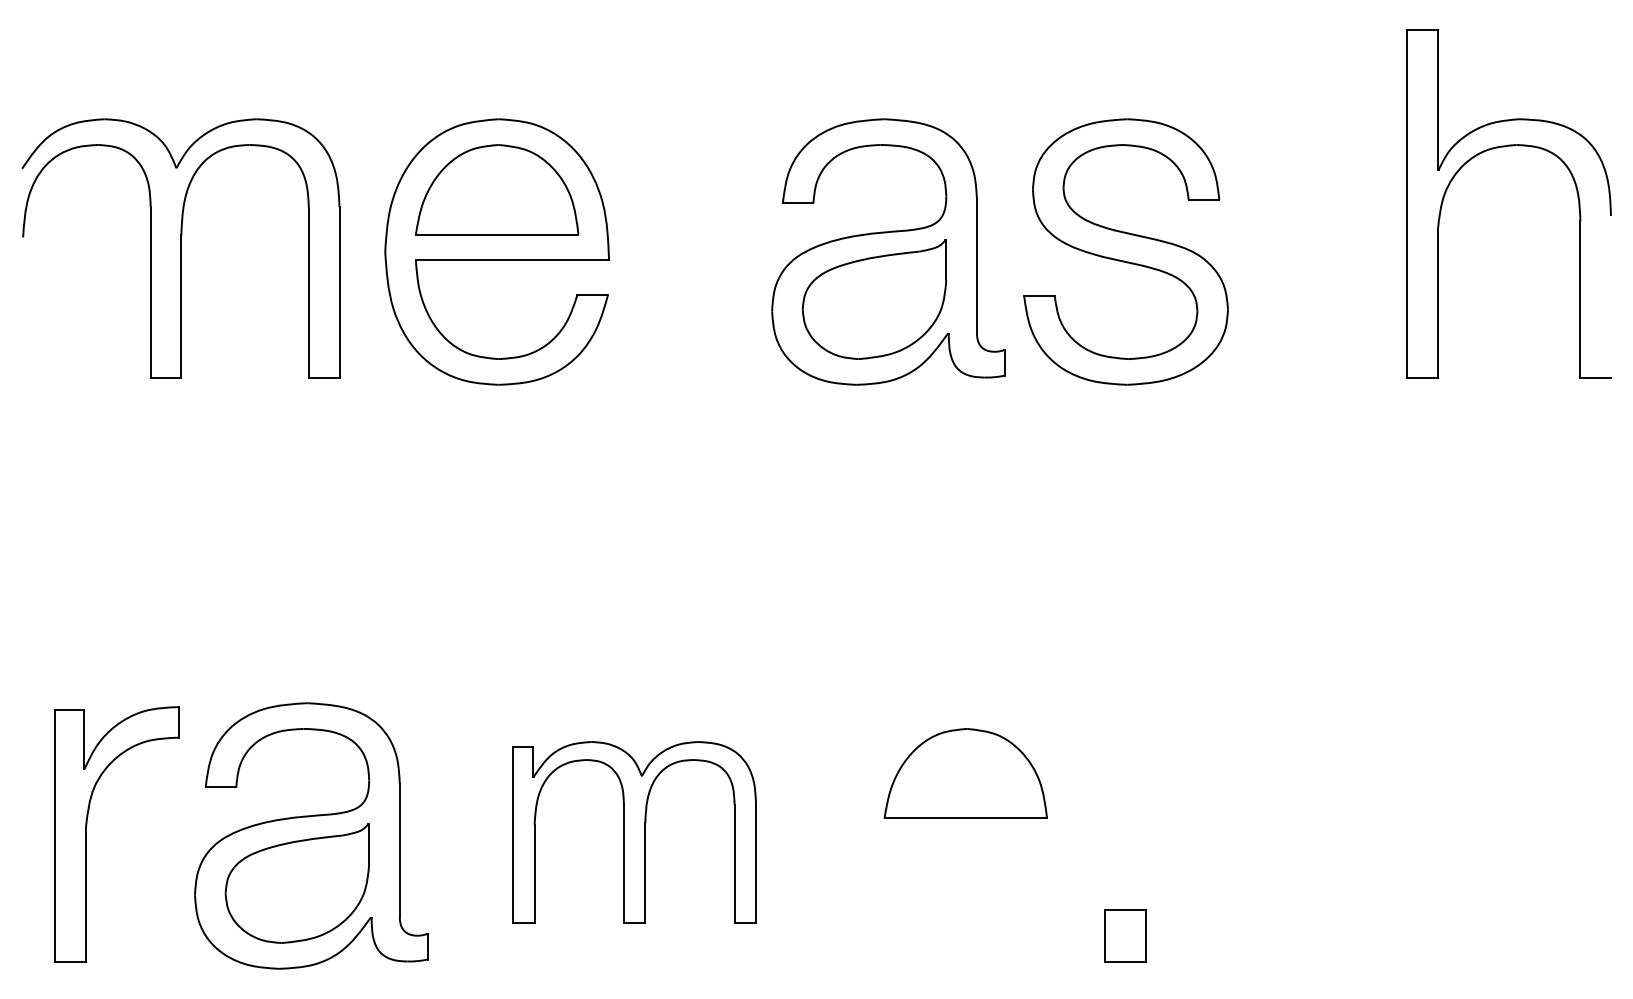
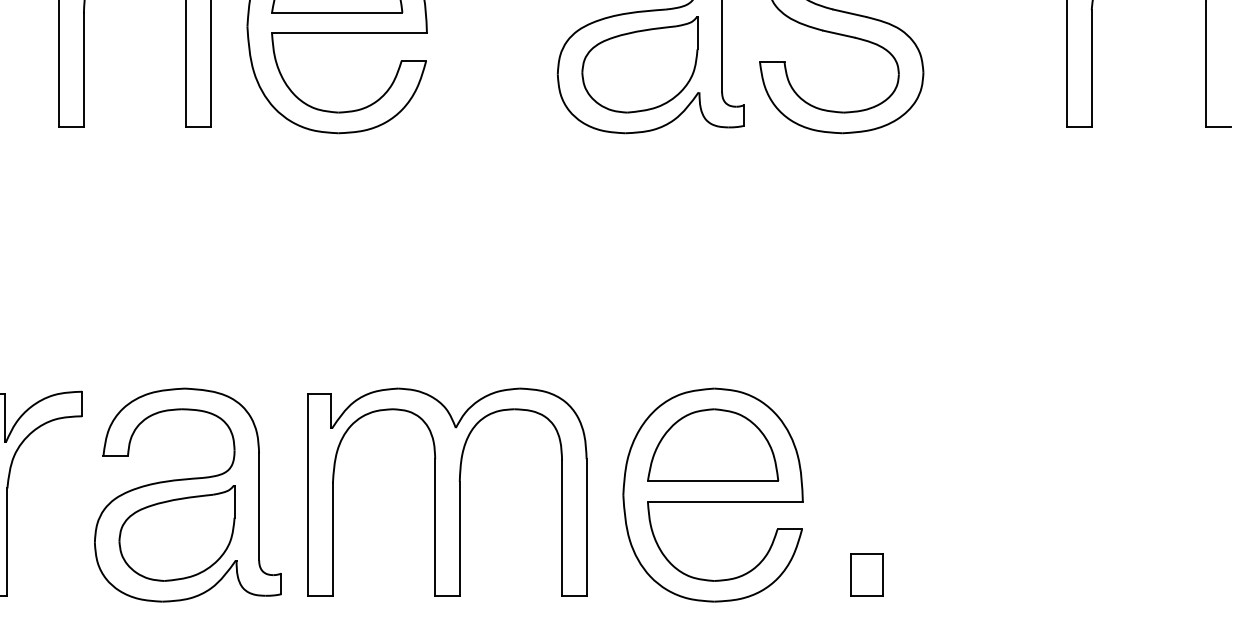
part: (634, 832) -> (447, 492), size x1.43
part: (965, 835) -> (712, 494), added
part: (1125, 935) -> (866, 574), moved

